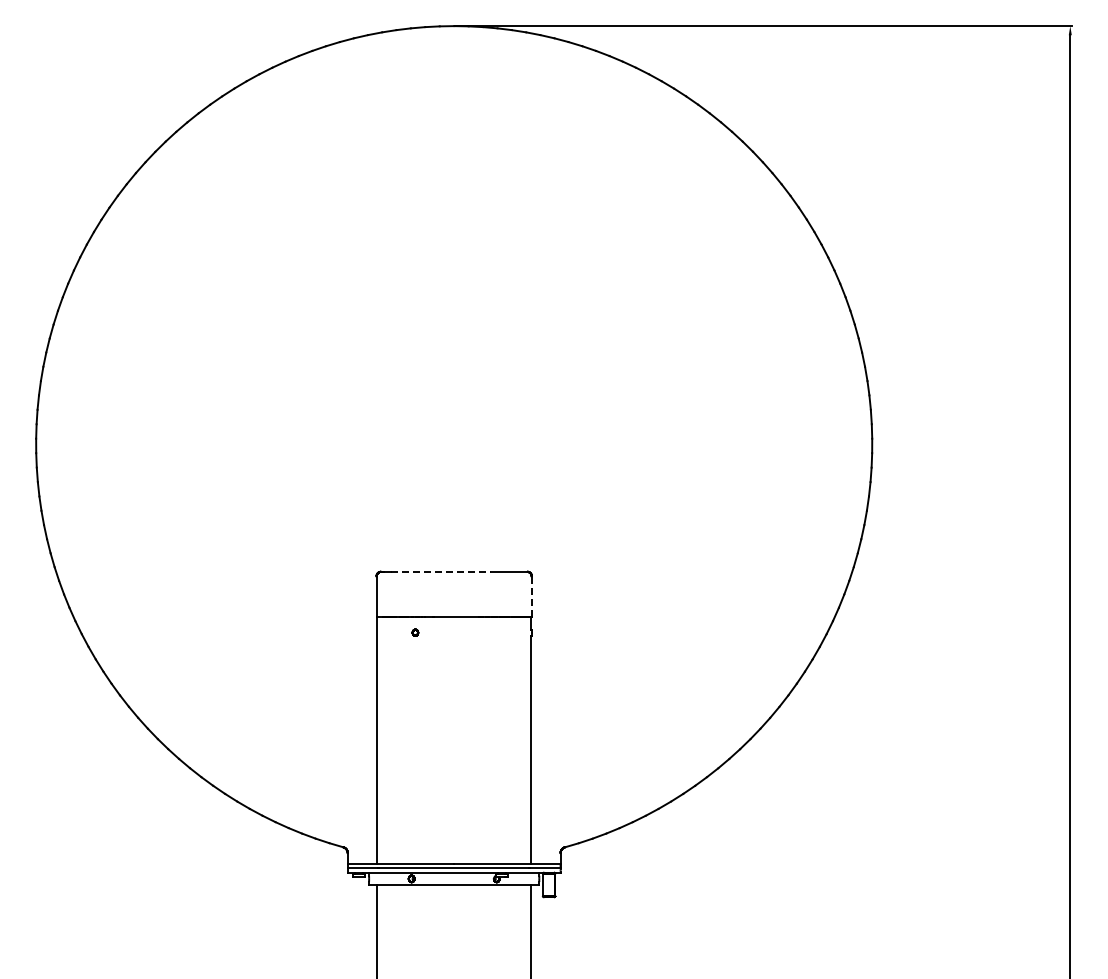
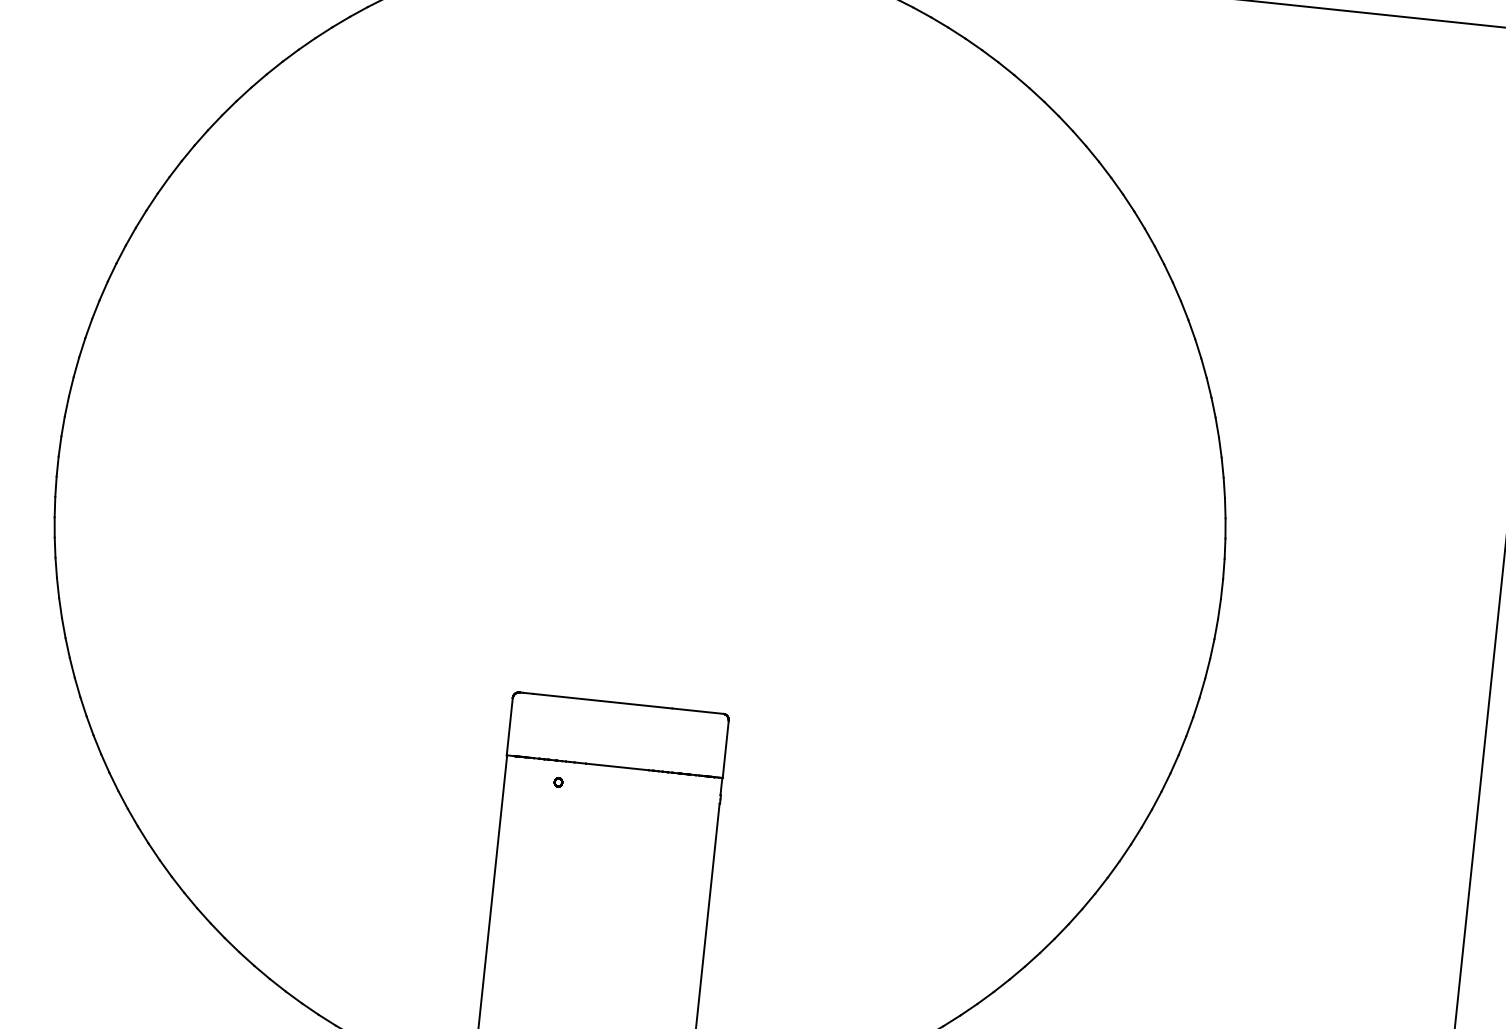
line: (440, 571) -> (602, 700), dashed -> solid
line: (531, 596) -> (725, 748), dashed -> solid

